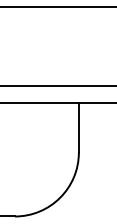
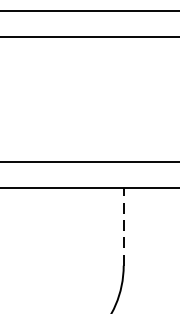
line: (78, 128) -> (123, 227), solid -> dashed

